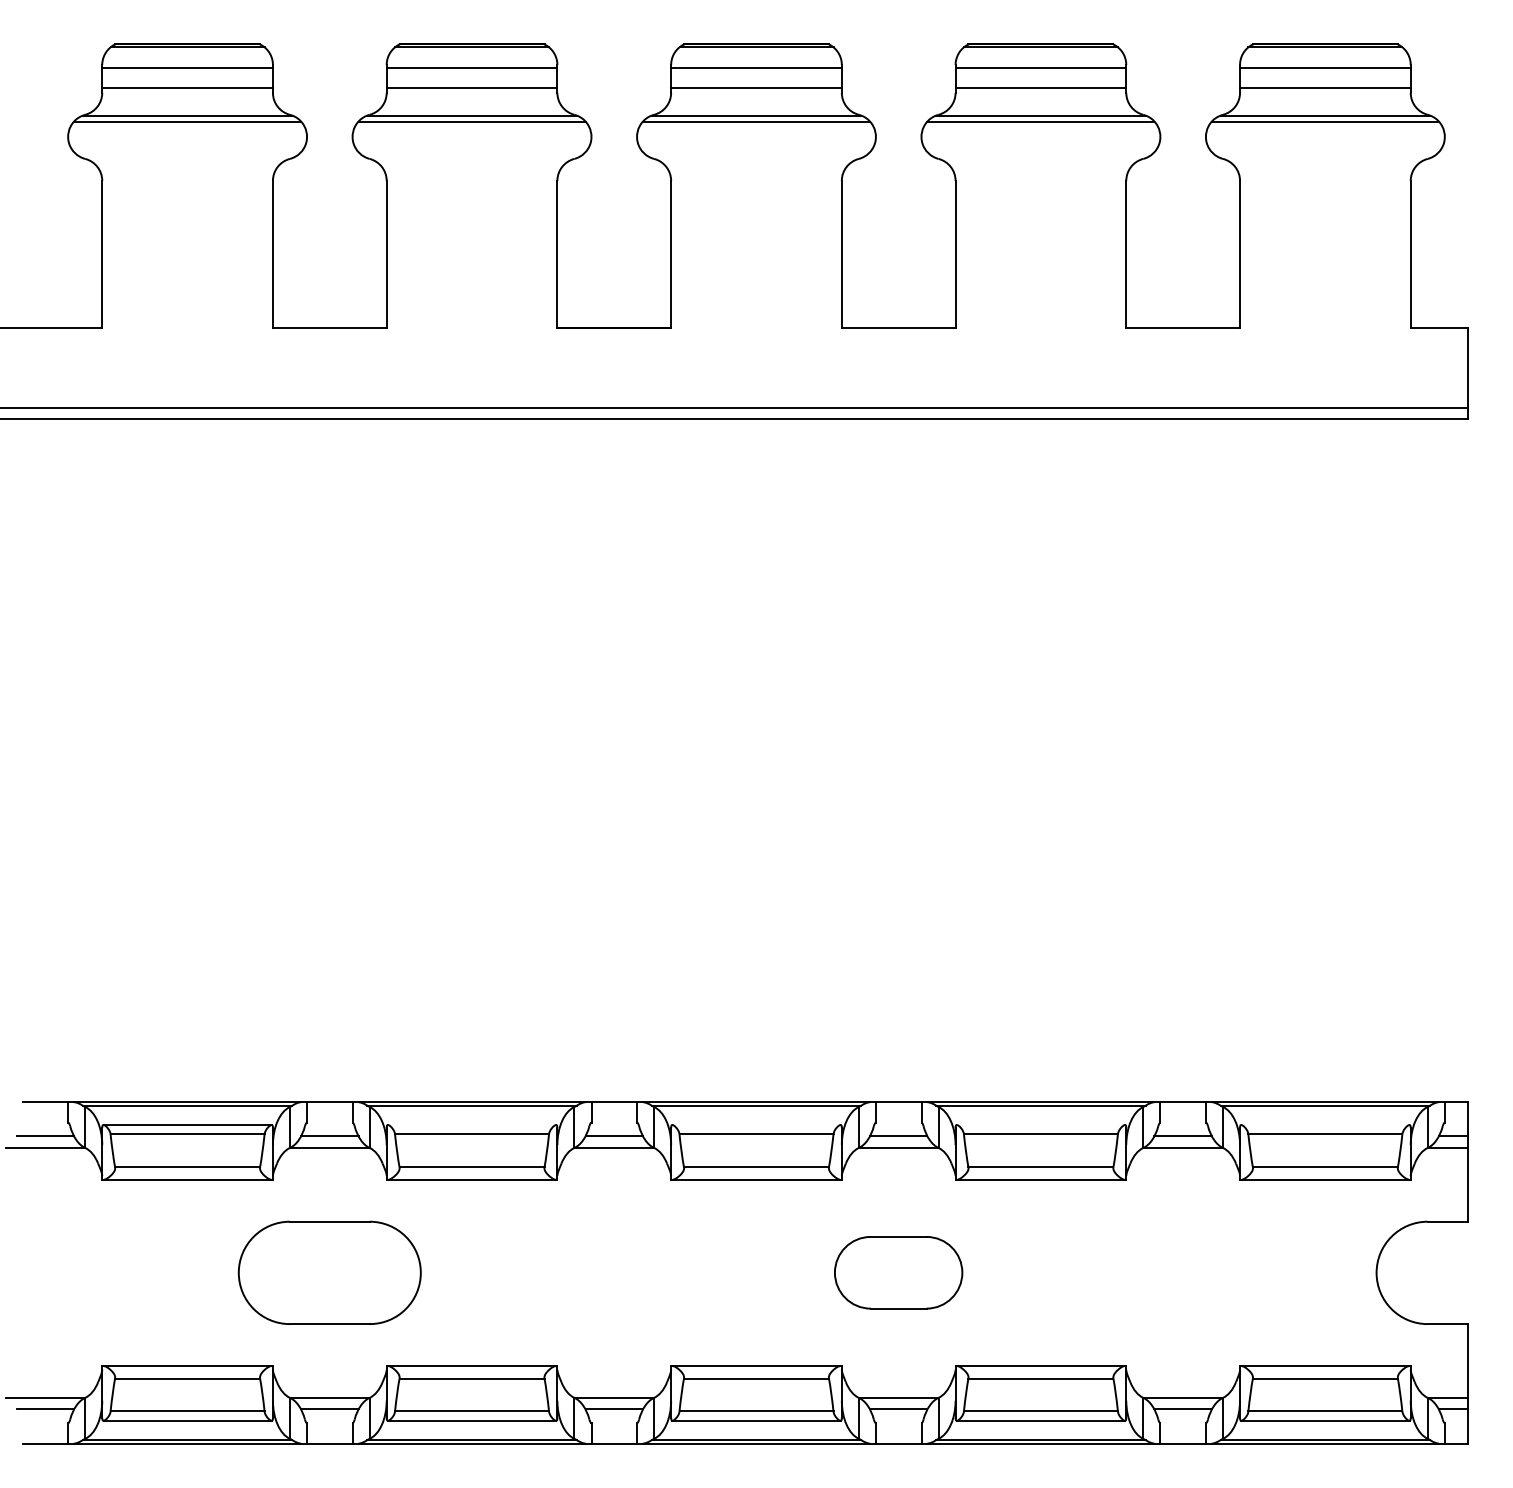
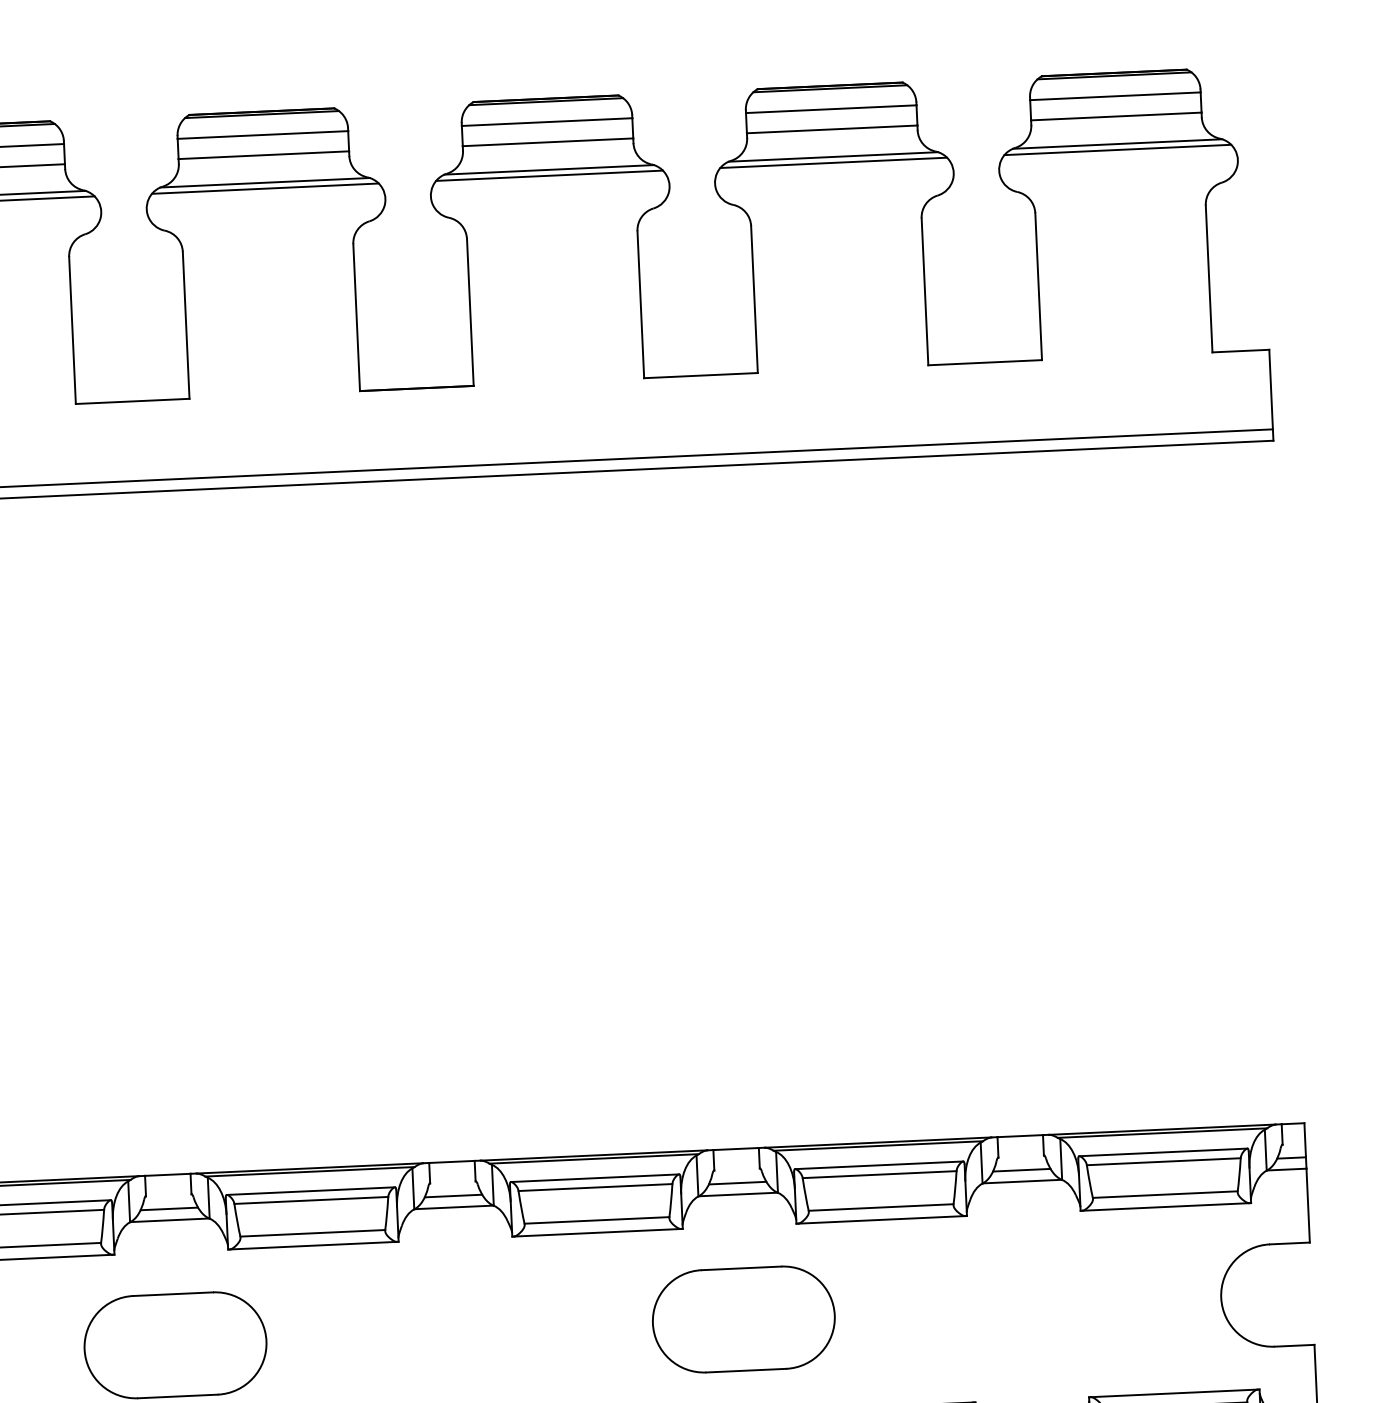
line: (471, 1125) -> (310, 1191), added
line: (756, 1125) -> (595, 1178), added
line: (1040, 1125) -> (878, 1165), added
line: (1325, 1125) -> (1163, 1152), added
part: (898, 1272) -> (743, 1319), size x1.43

